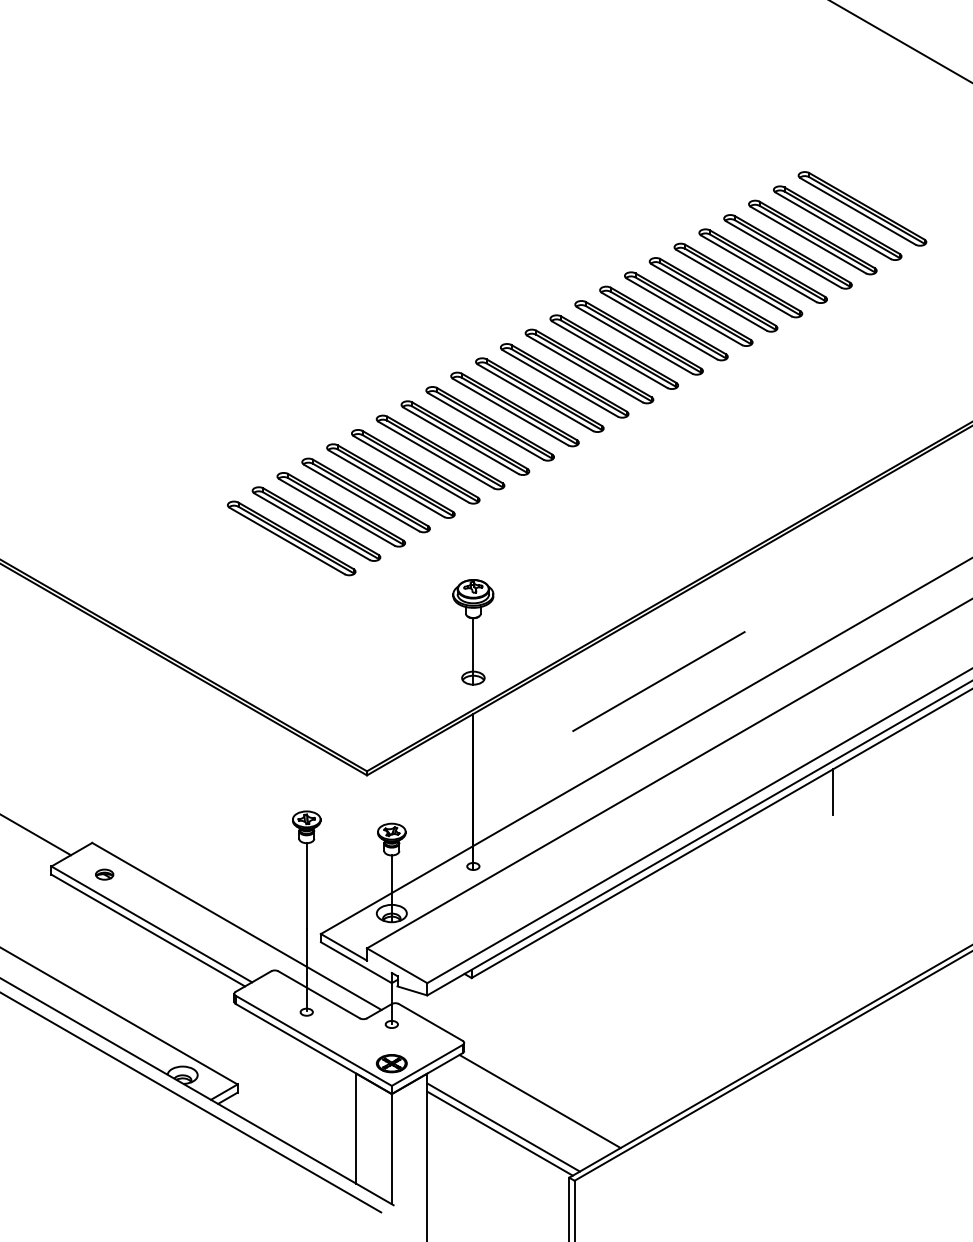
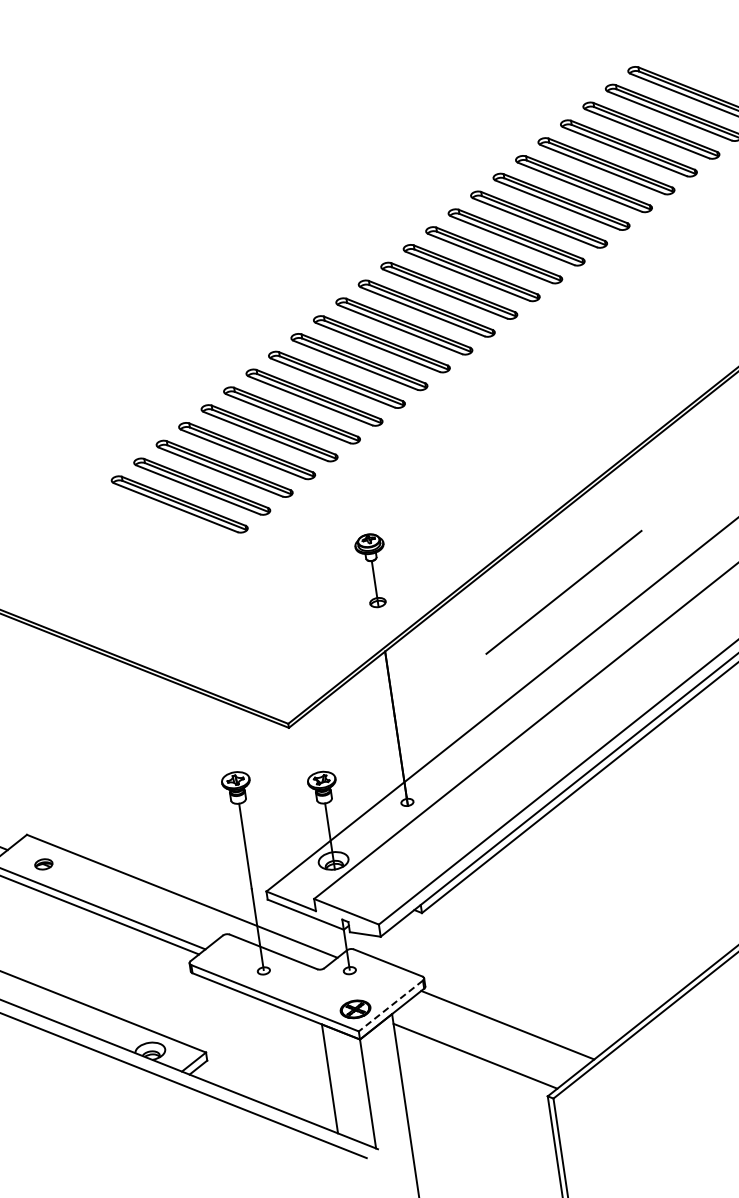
part: (473, 632) -> (373, 570), size x0.7
line: (427, 1065) -> (391, 1006), solid -> dashed
line: (499, 1133) -> (472, 1062), removed

